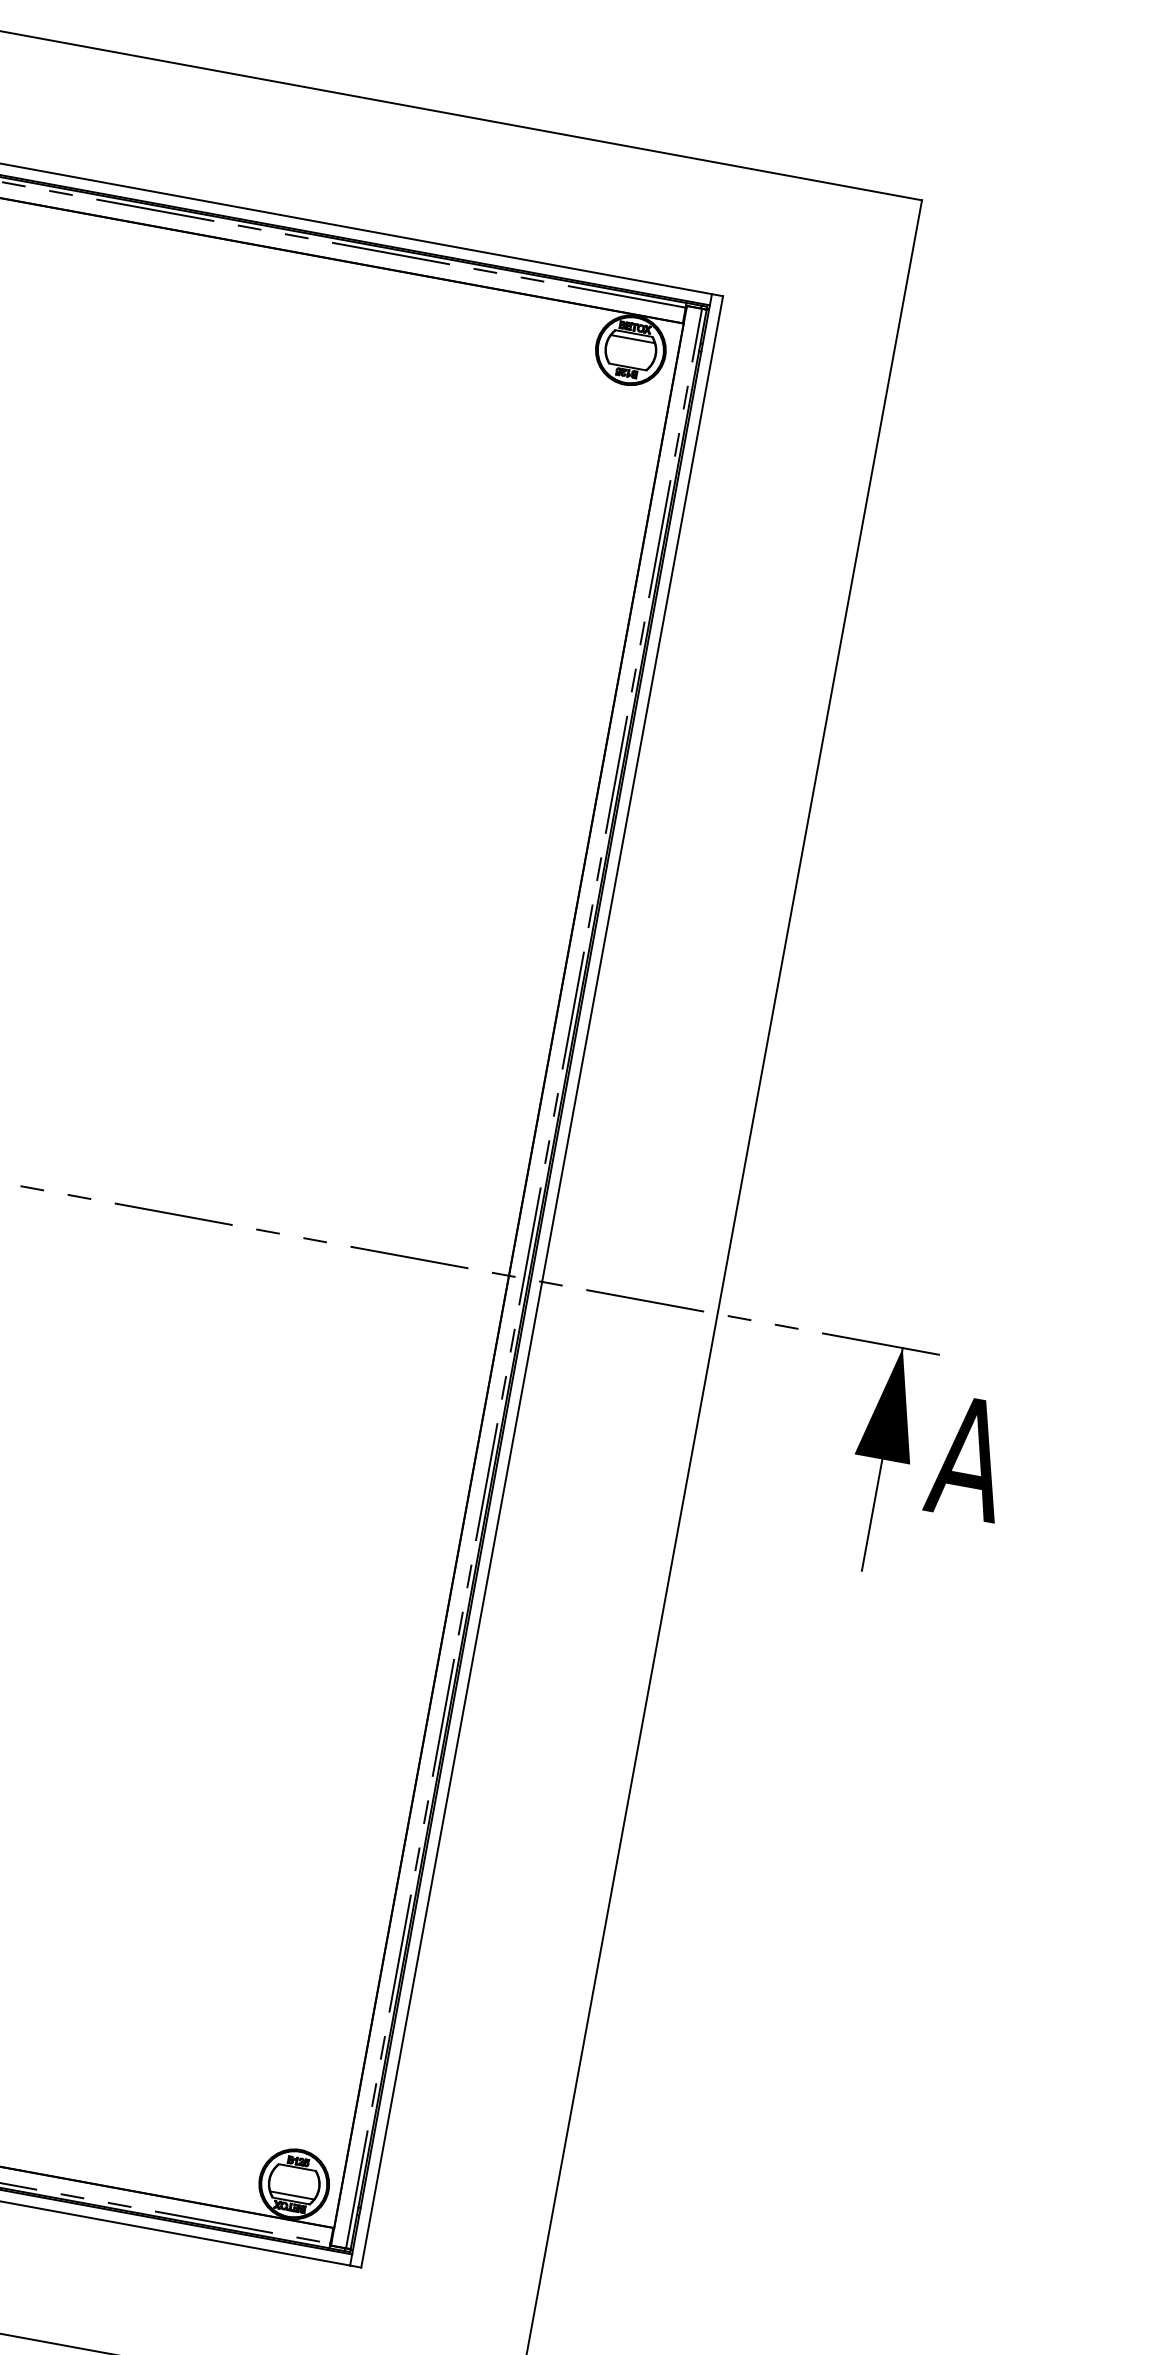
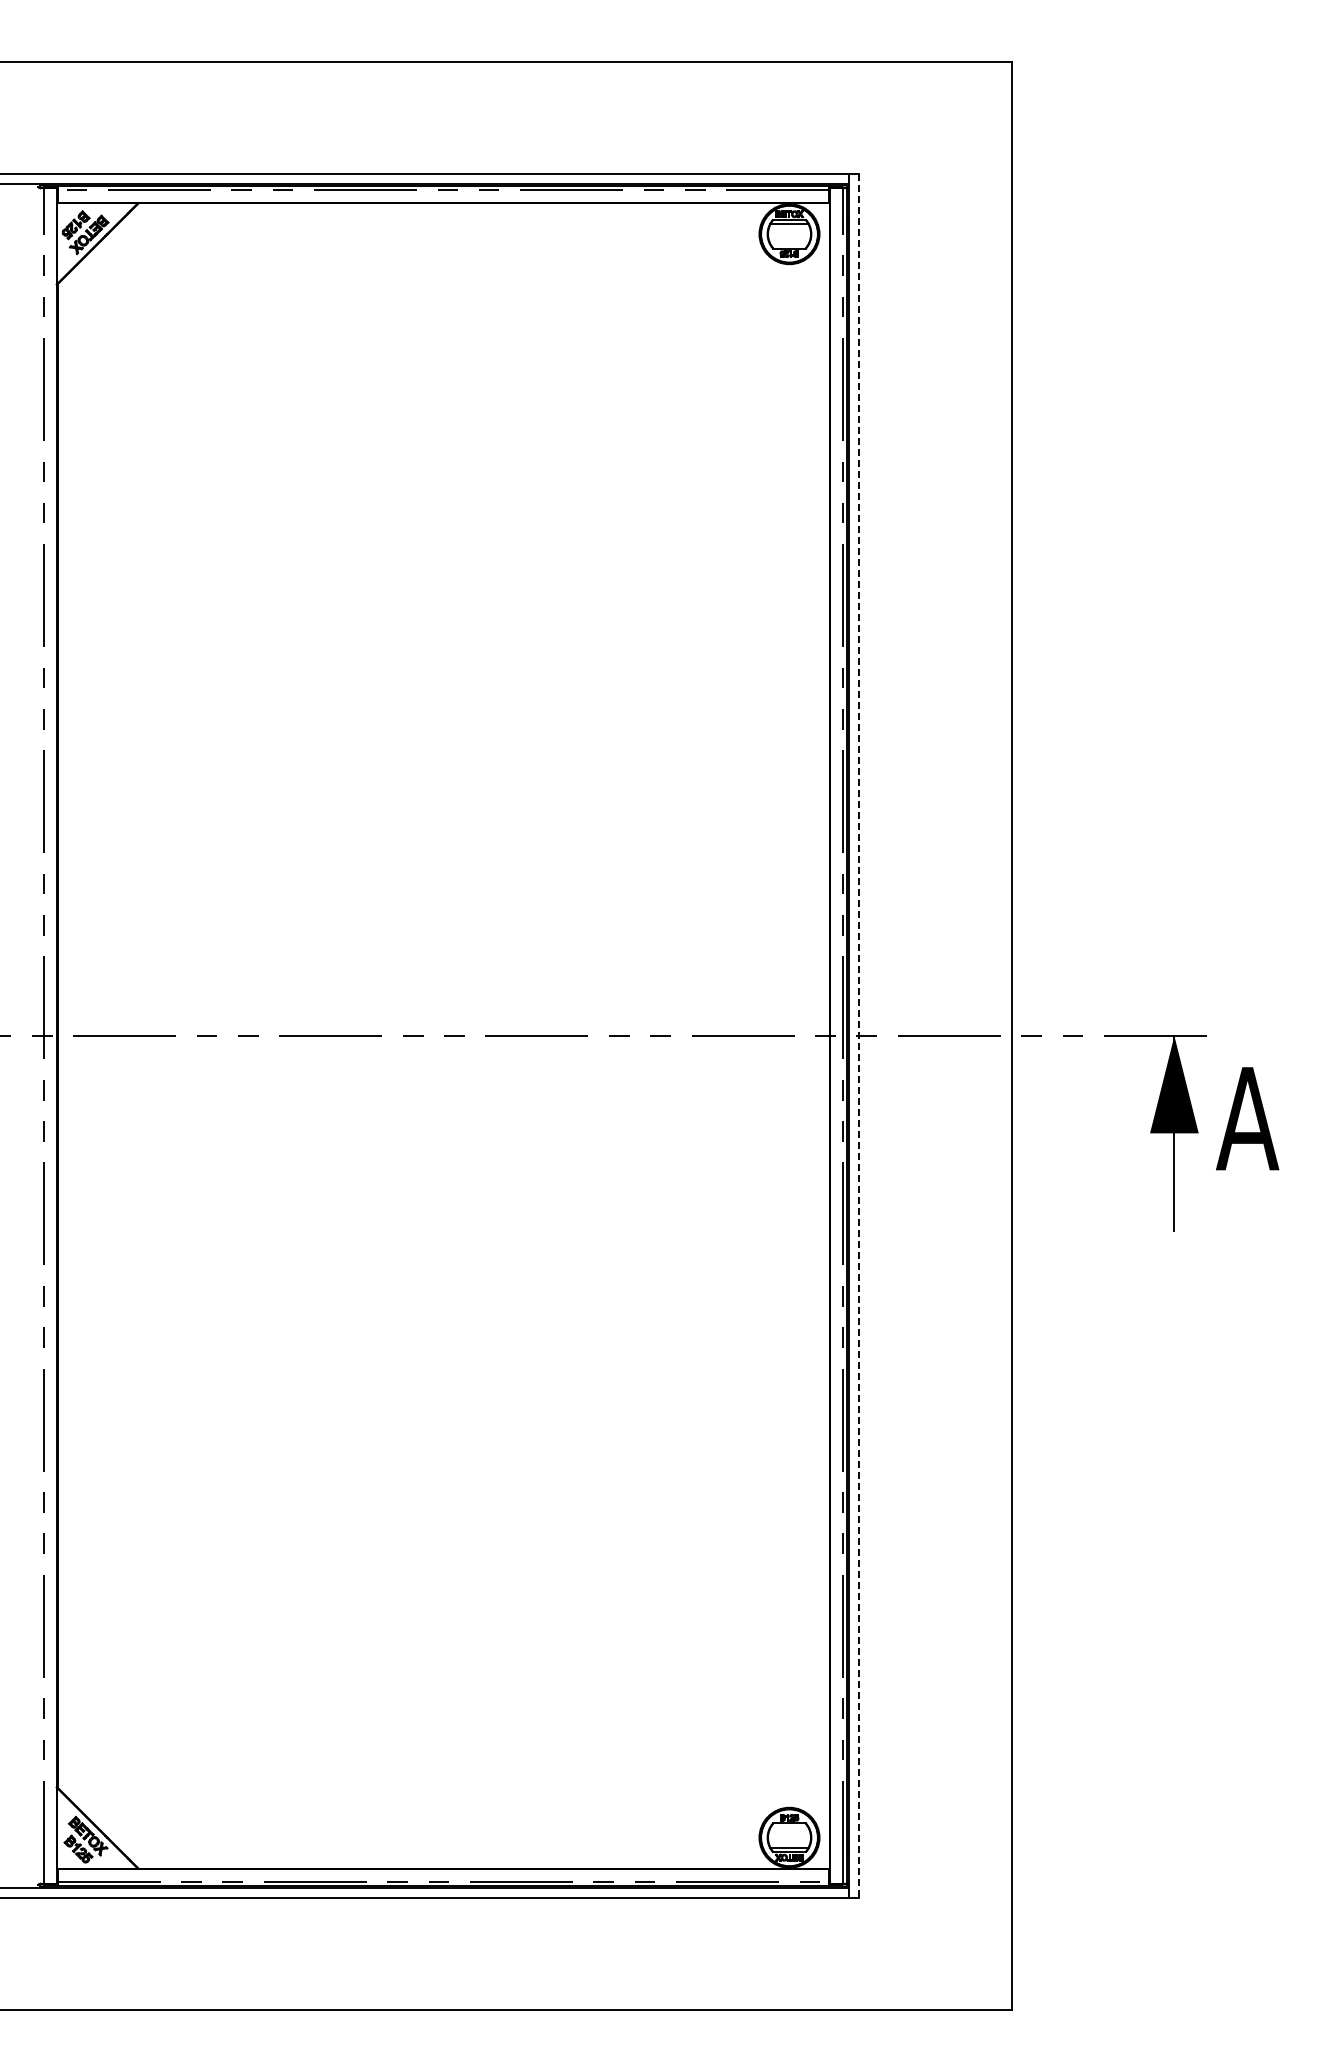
line: (542, 1281) -> (859, 1035), solid -> dashed

